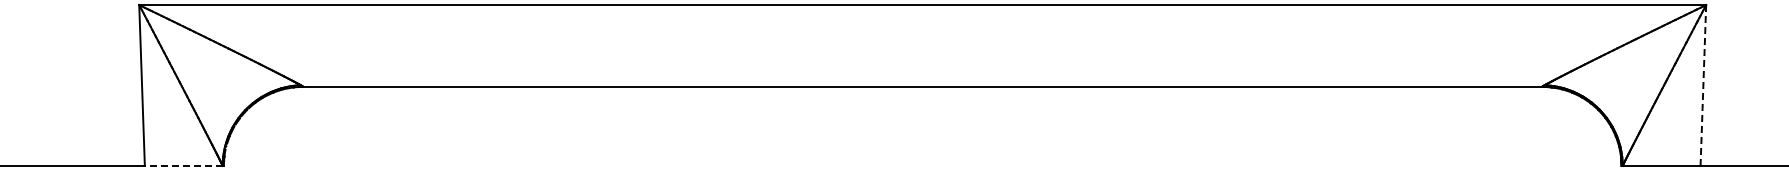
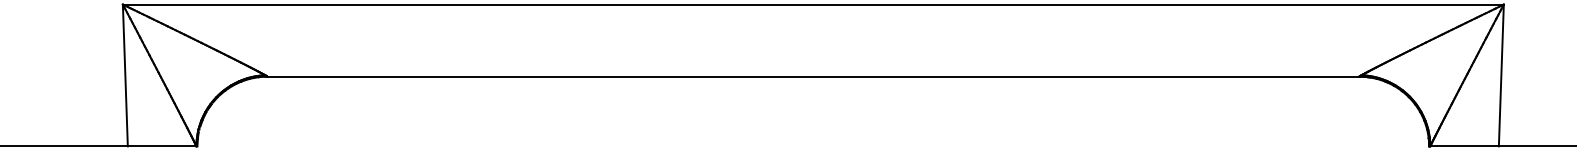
line: (1703, 85) -> (1501, 75), dashed -> solid
line: (183, 165) -> (161, 146), dashed -> solid

